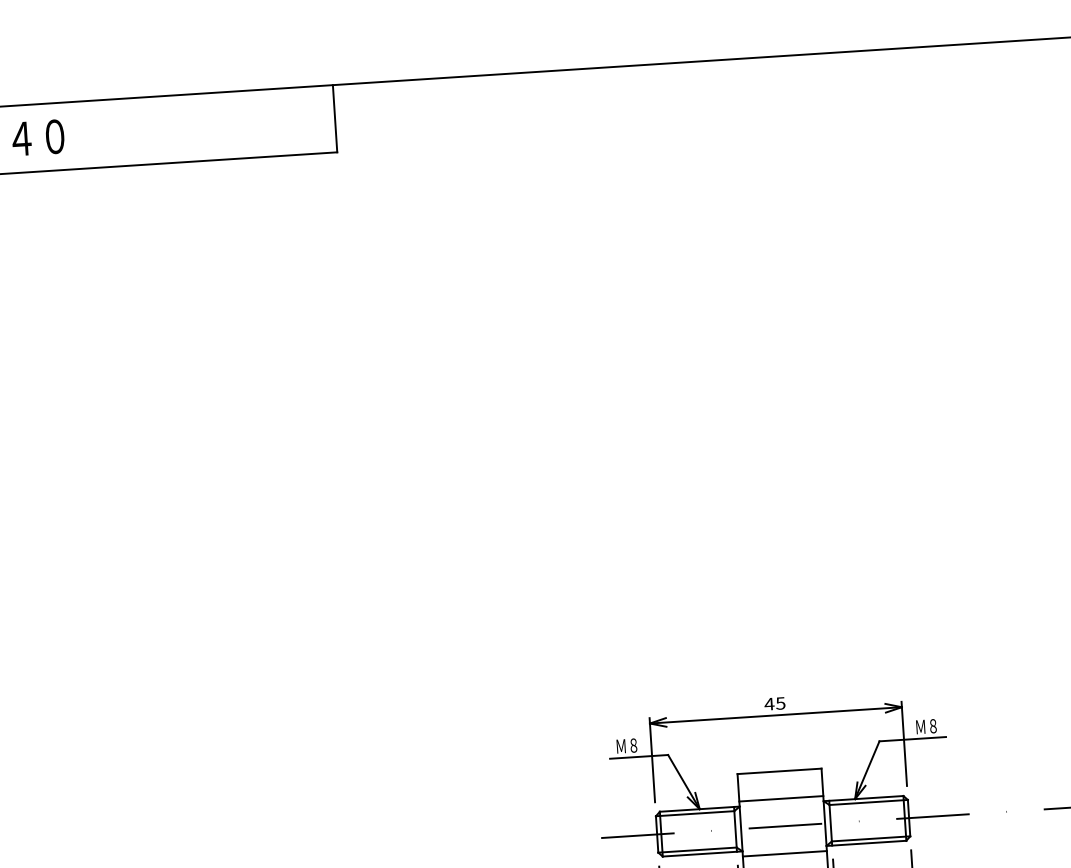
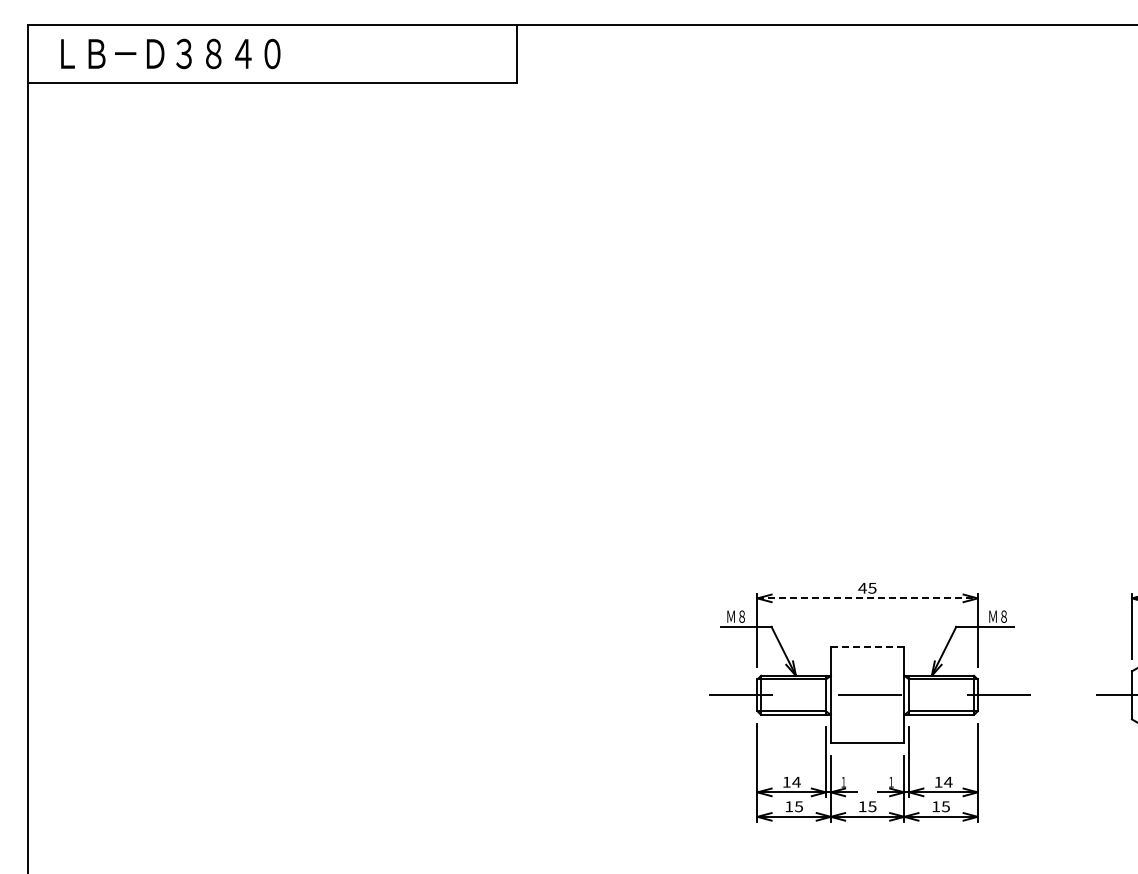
line: (776, 715) -> (868, 598), solid -> dashed
line: (779, 771) -> (867, 647), solid -> dashed
line: (781, 798) -> (867, 671), removed
line: (784, 853) -> (867, 719), removed

